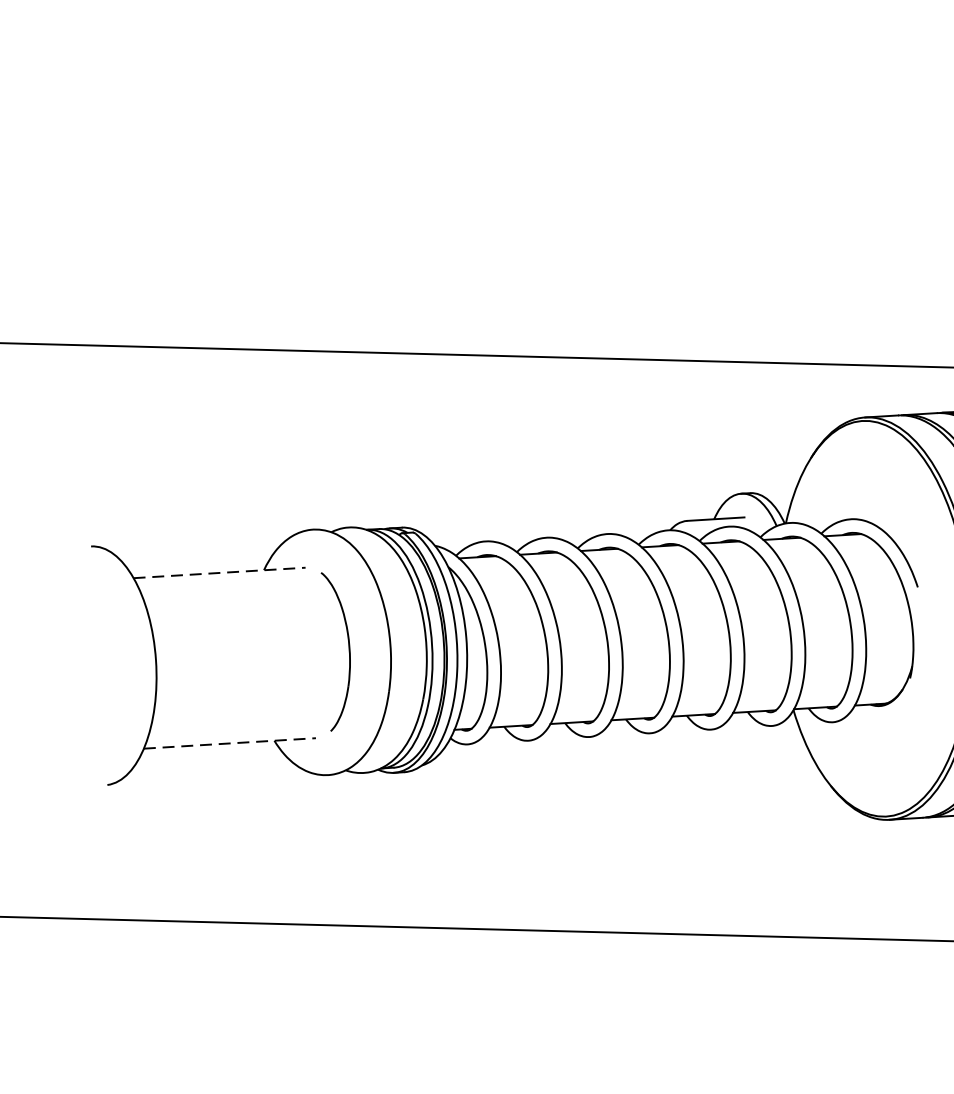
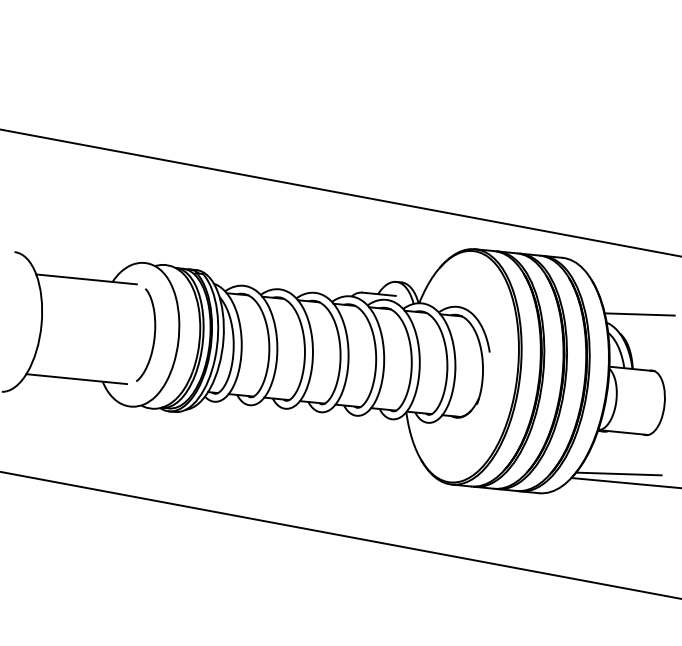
line: (219, 573) -> (86, 279), dashed -> solid
line: (229, 744) -> (76, 379), dashed -> solid

